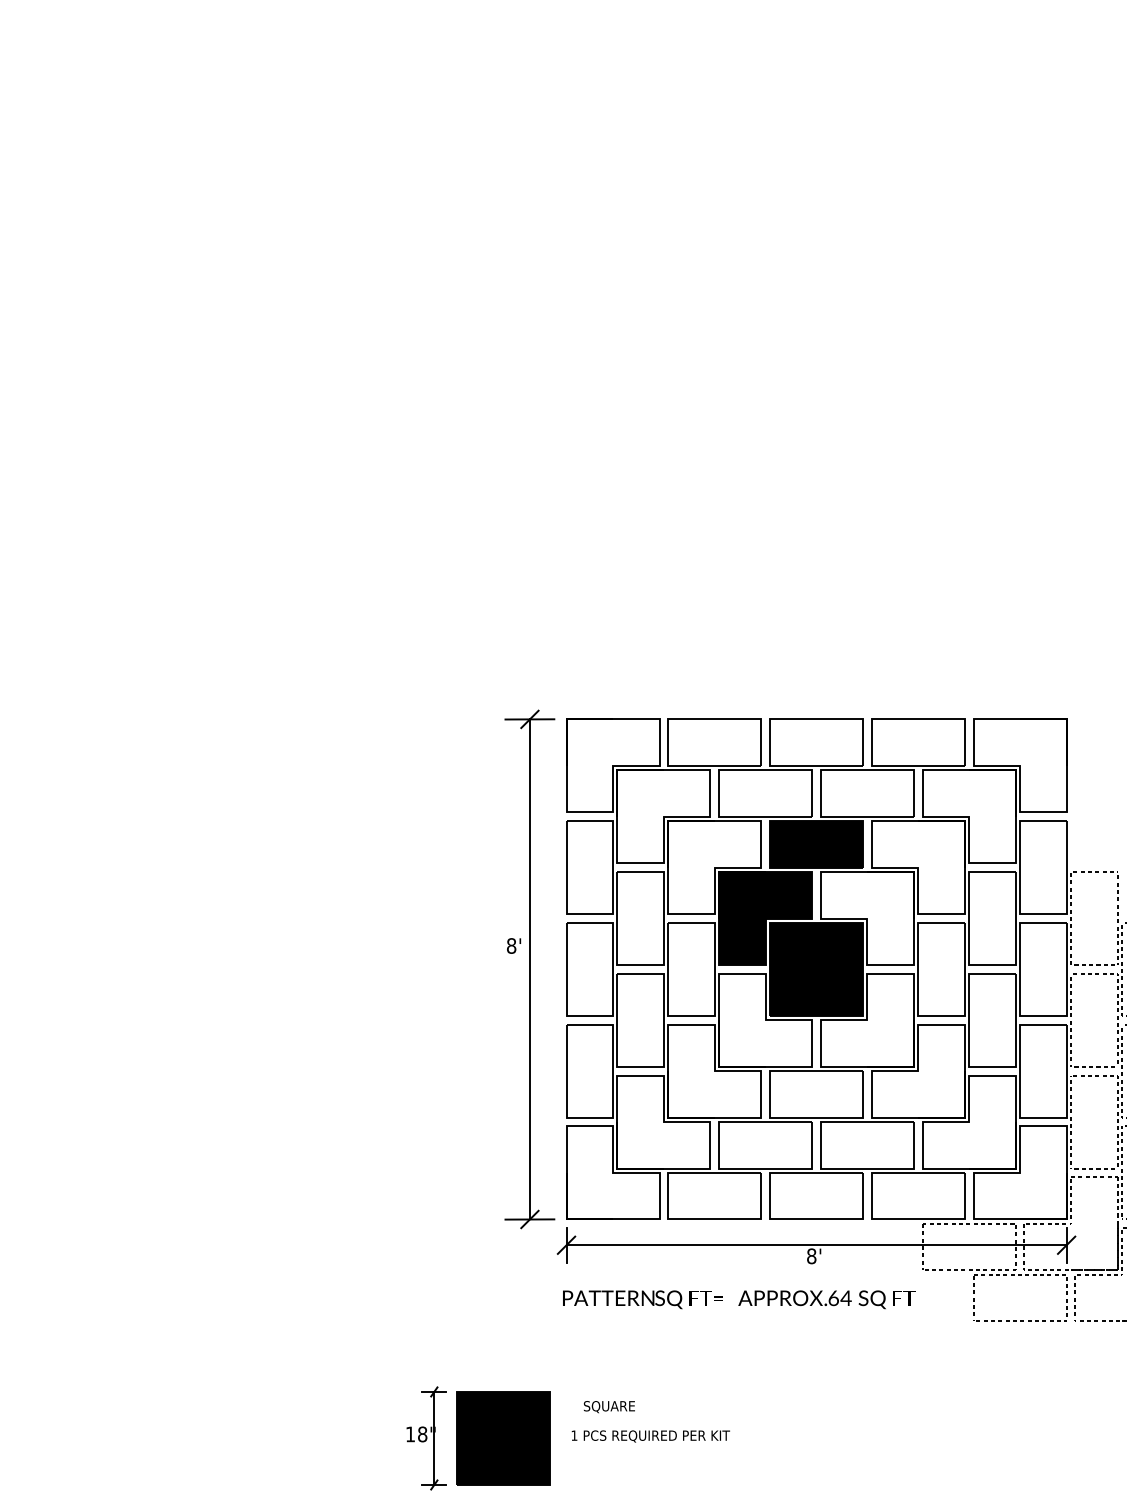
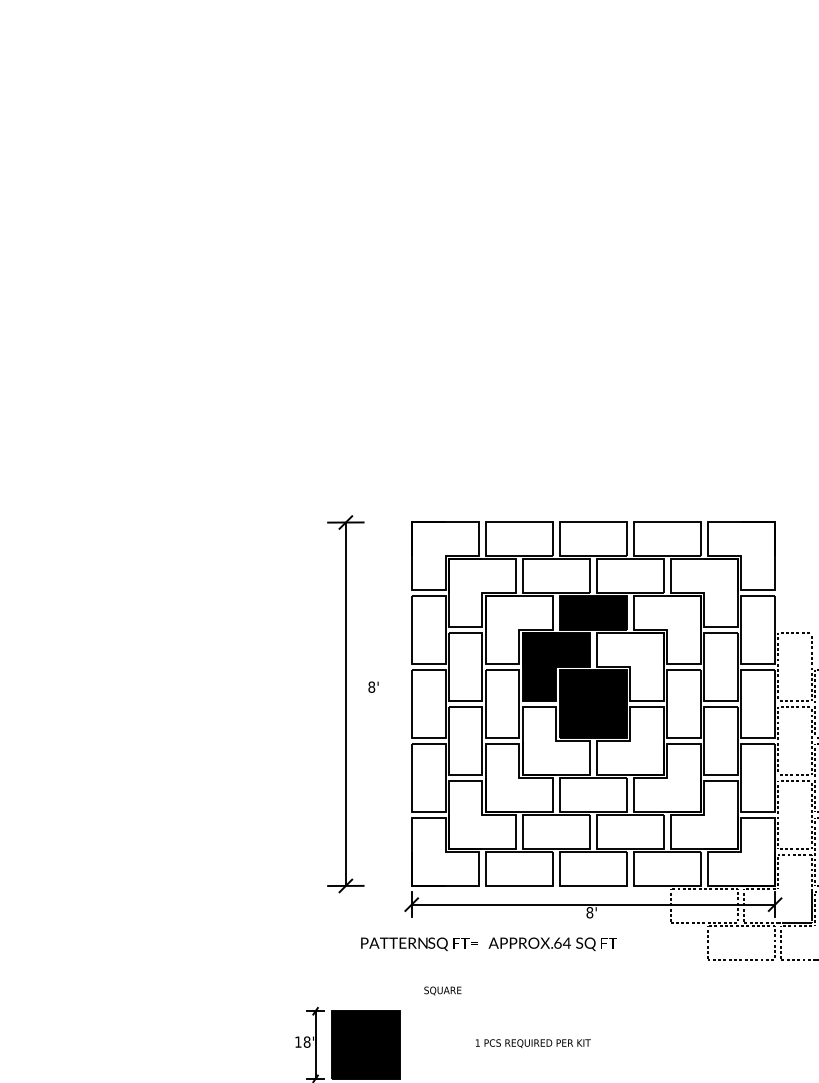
part: (529, 969) -> (345, 704), moved
text: (739, 1299) -> (489, 944), moved
text: (608, 1407) -> (442, 991), moved
text: (650, 1436) -> (533, 1043), moved

